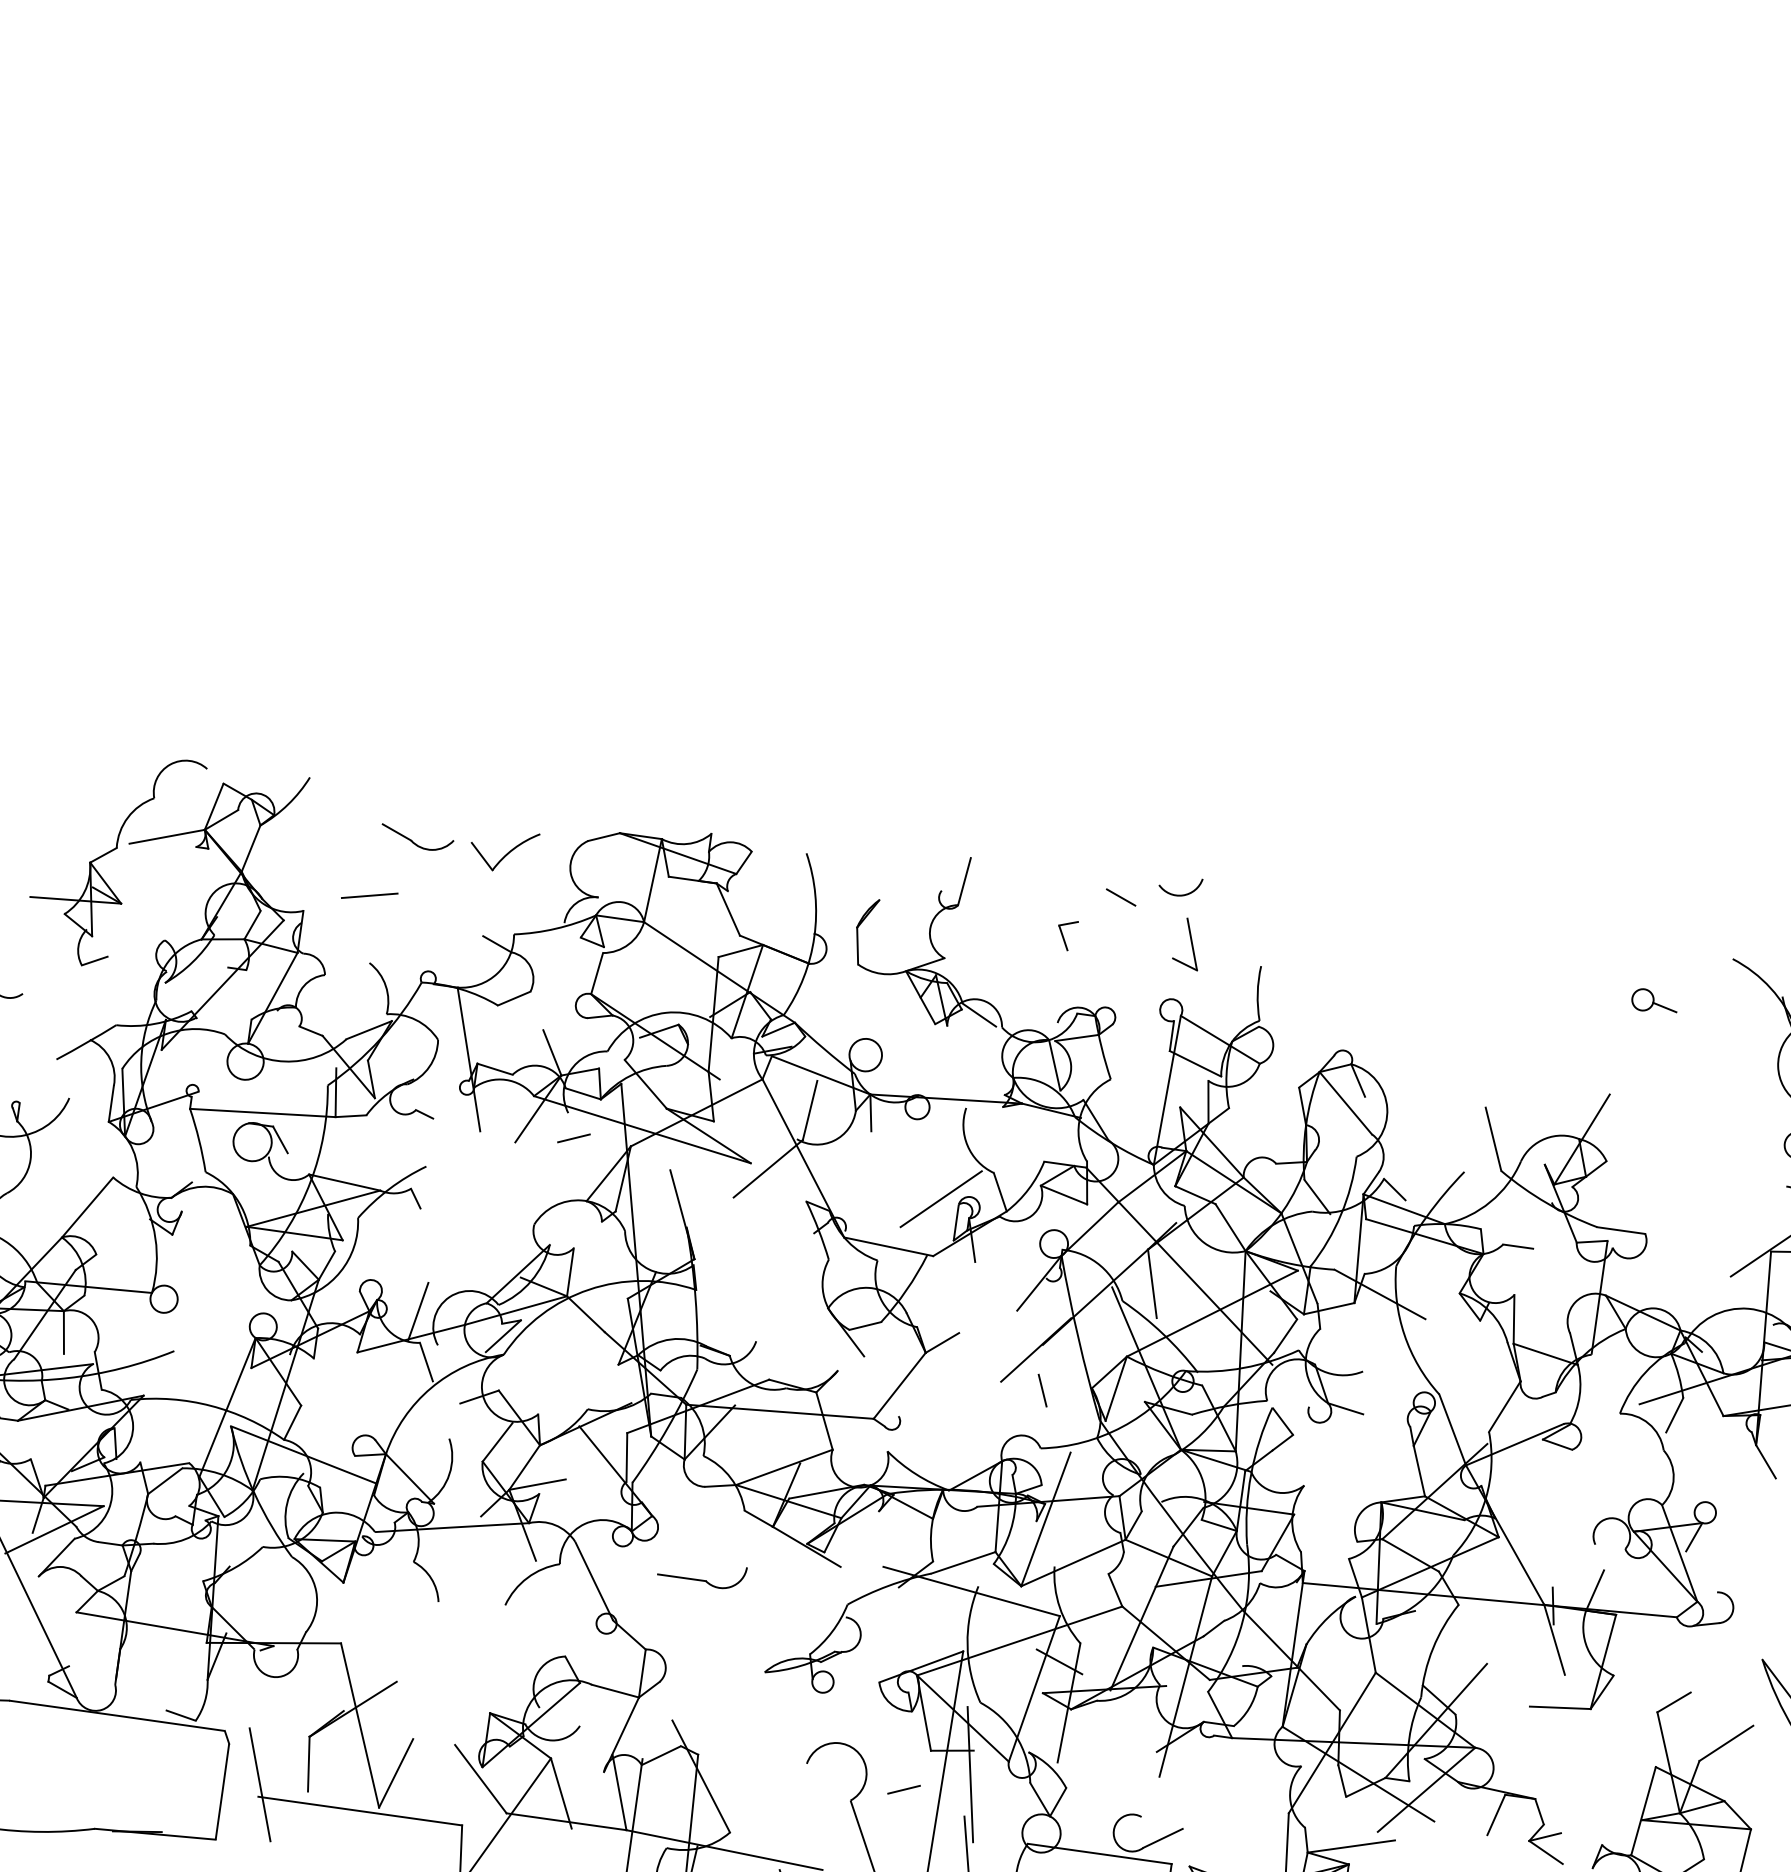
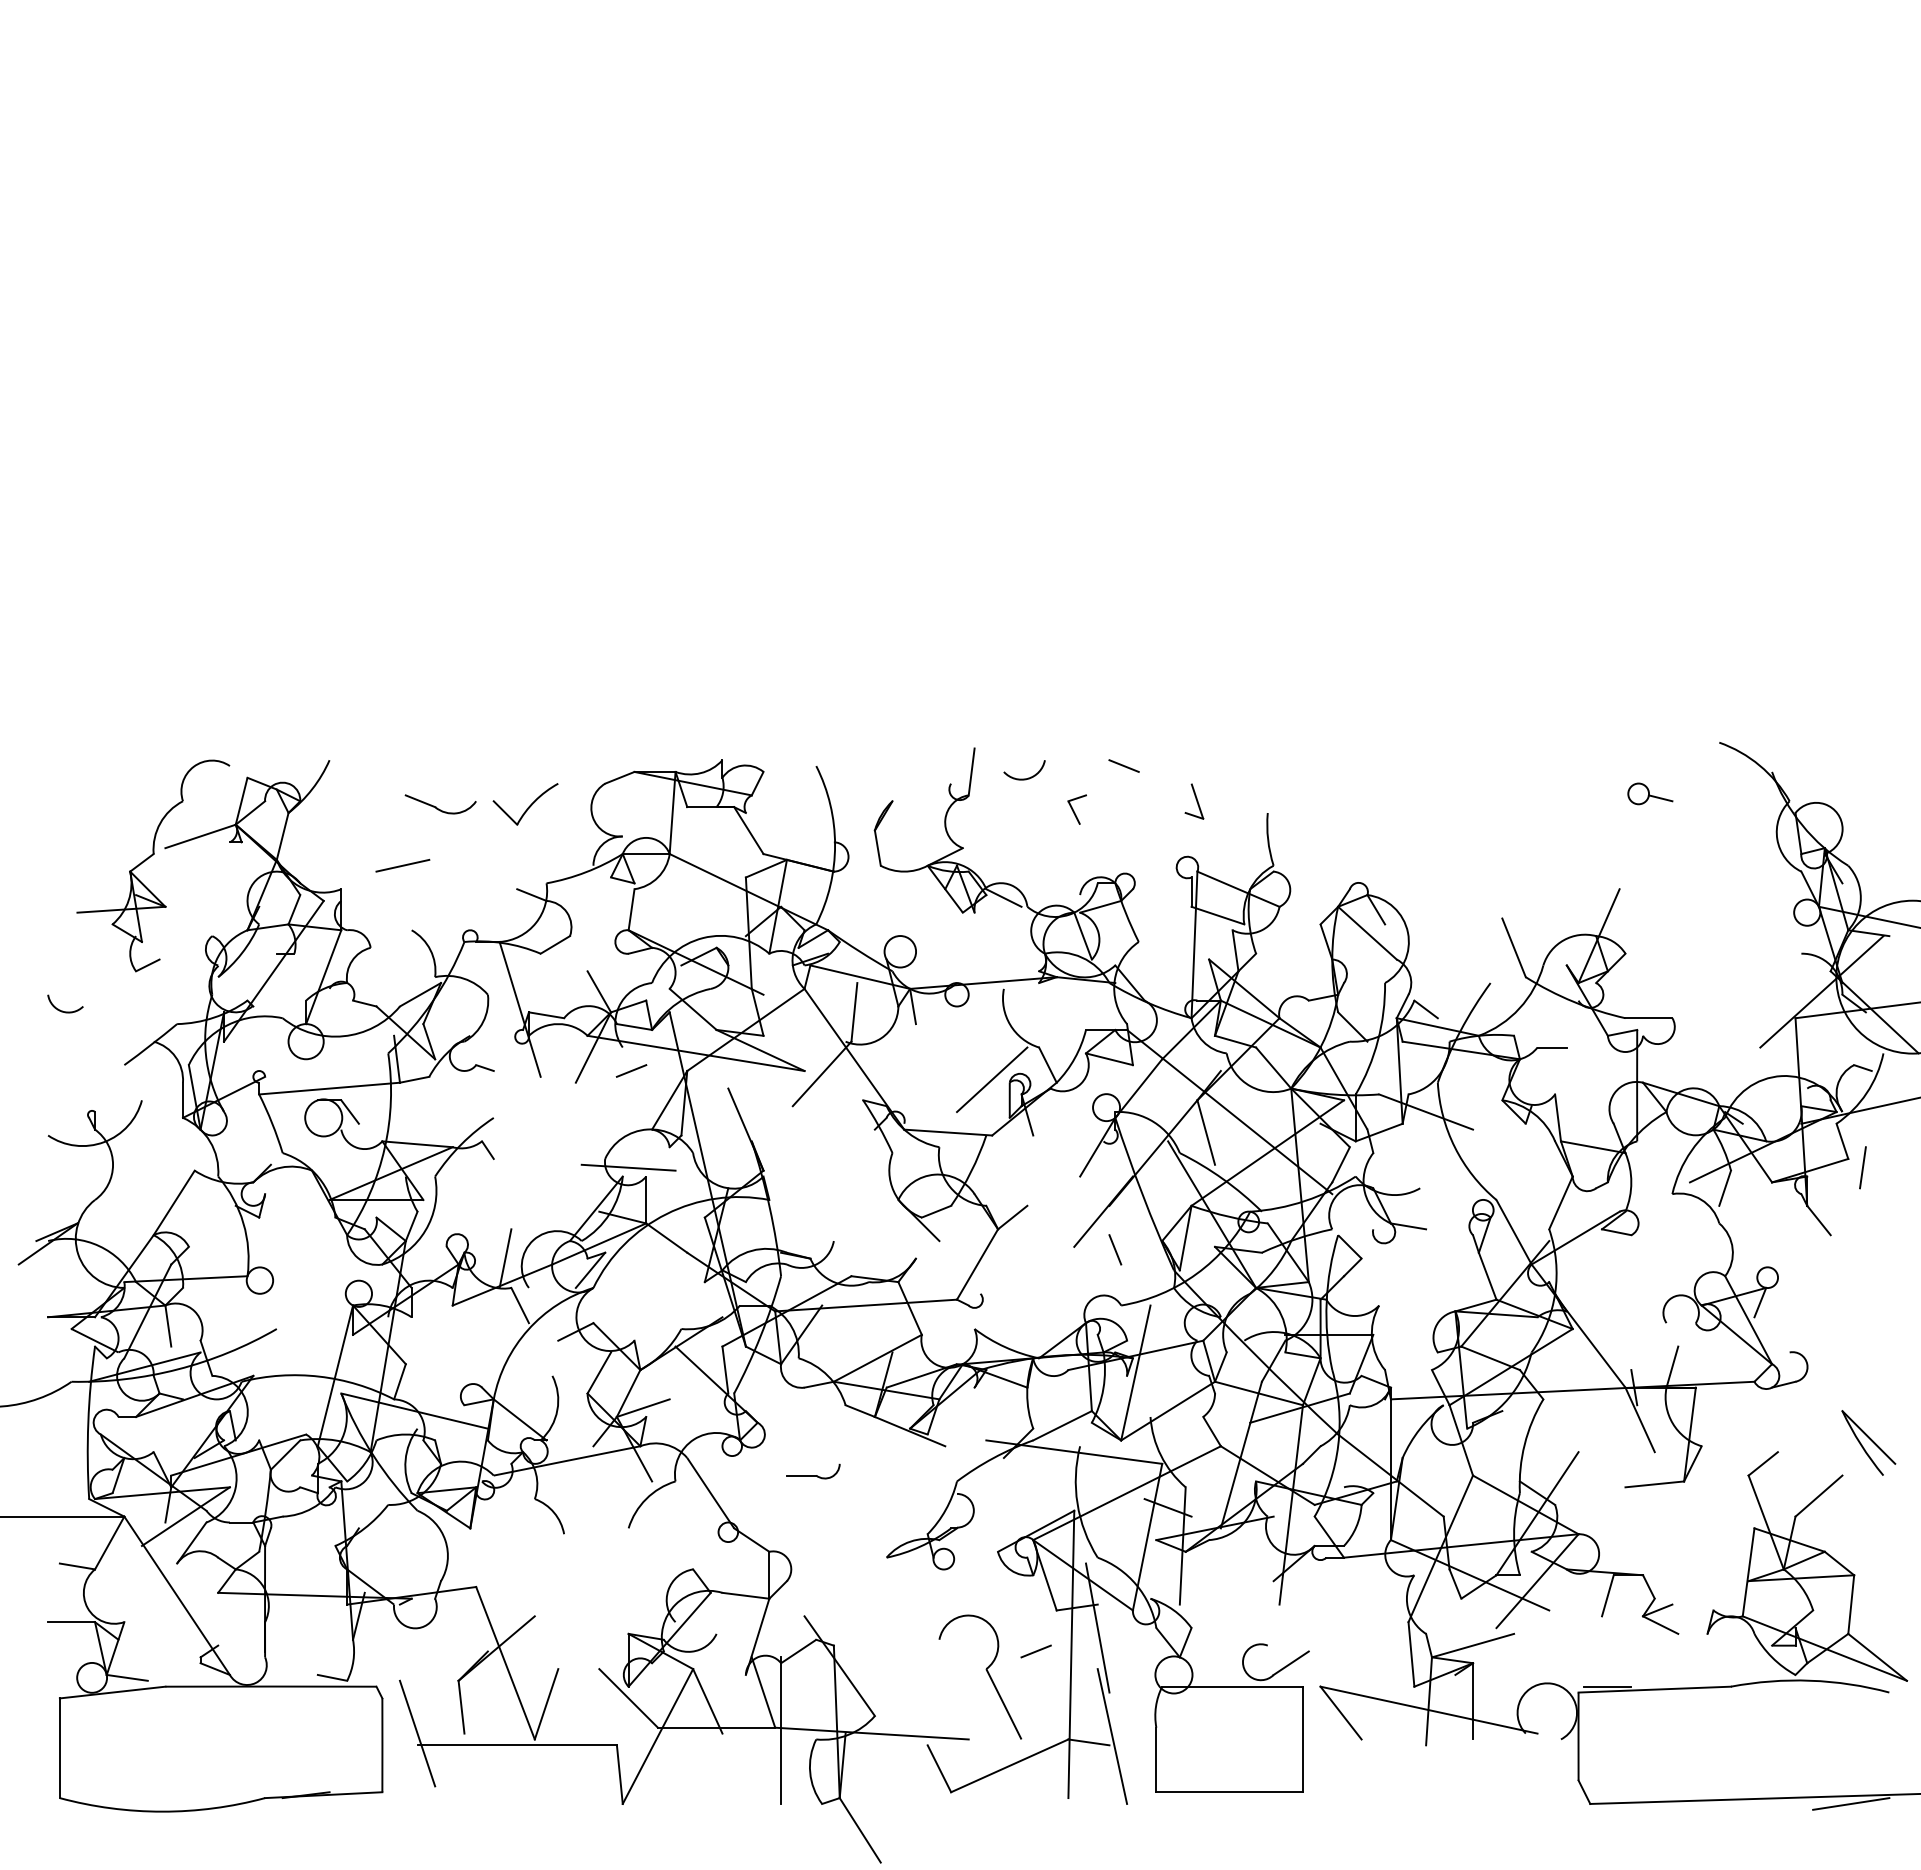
arc: (1179, 894) -> (1024, 778), moved
part: (1187, 943) -> (1194, 801), size x0.71
line: (556, 1236) -> (628, 1167), added
part: (702, 1573) -> (813, 1471), size x0.62

